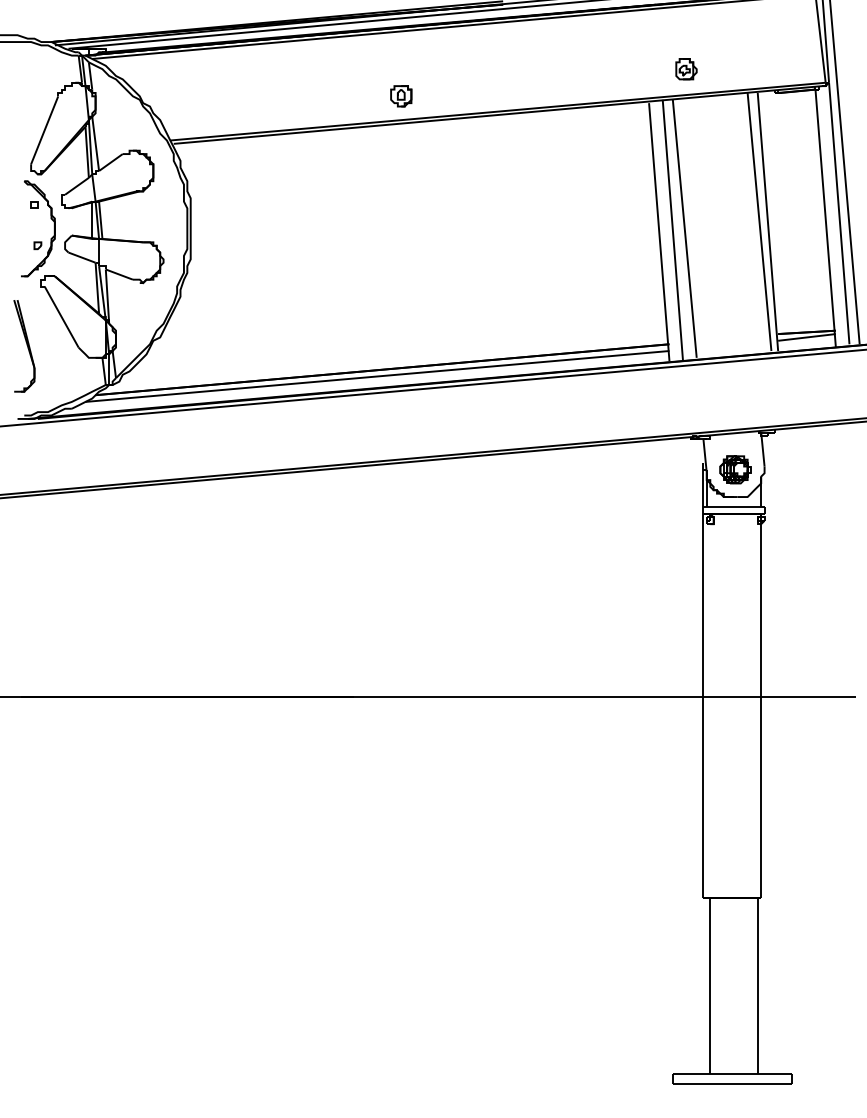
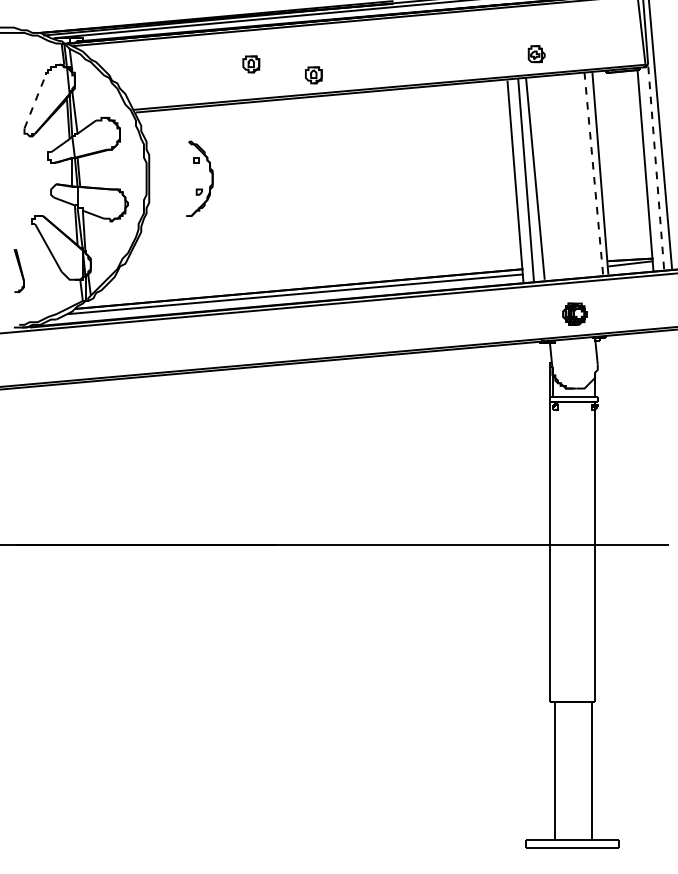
part: (321, 82) -> (251, 64), added
line: (44, 130) -> (34, 102), solid -> dashed
line: (839, 213) -> (656, 166), solid -> dashed
line: (759, 221) -> (593, 173), solid -> dashed
part: (38, 241) -> (199, 188), moved
part: (24, 346) -> (19, 270), size x0.6
part: (735, 469) -> (575, 313), moved

